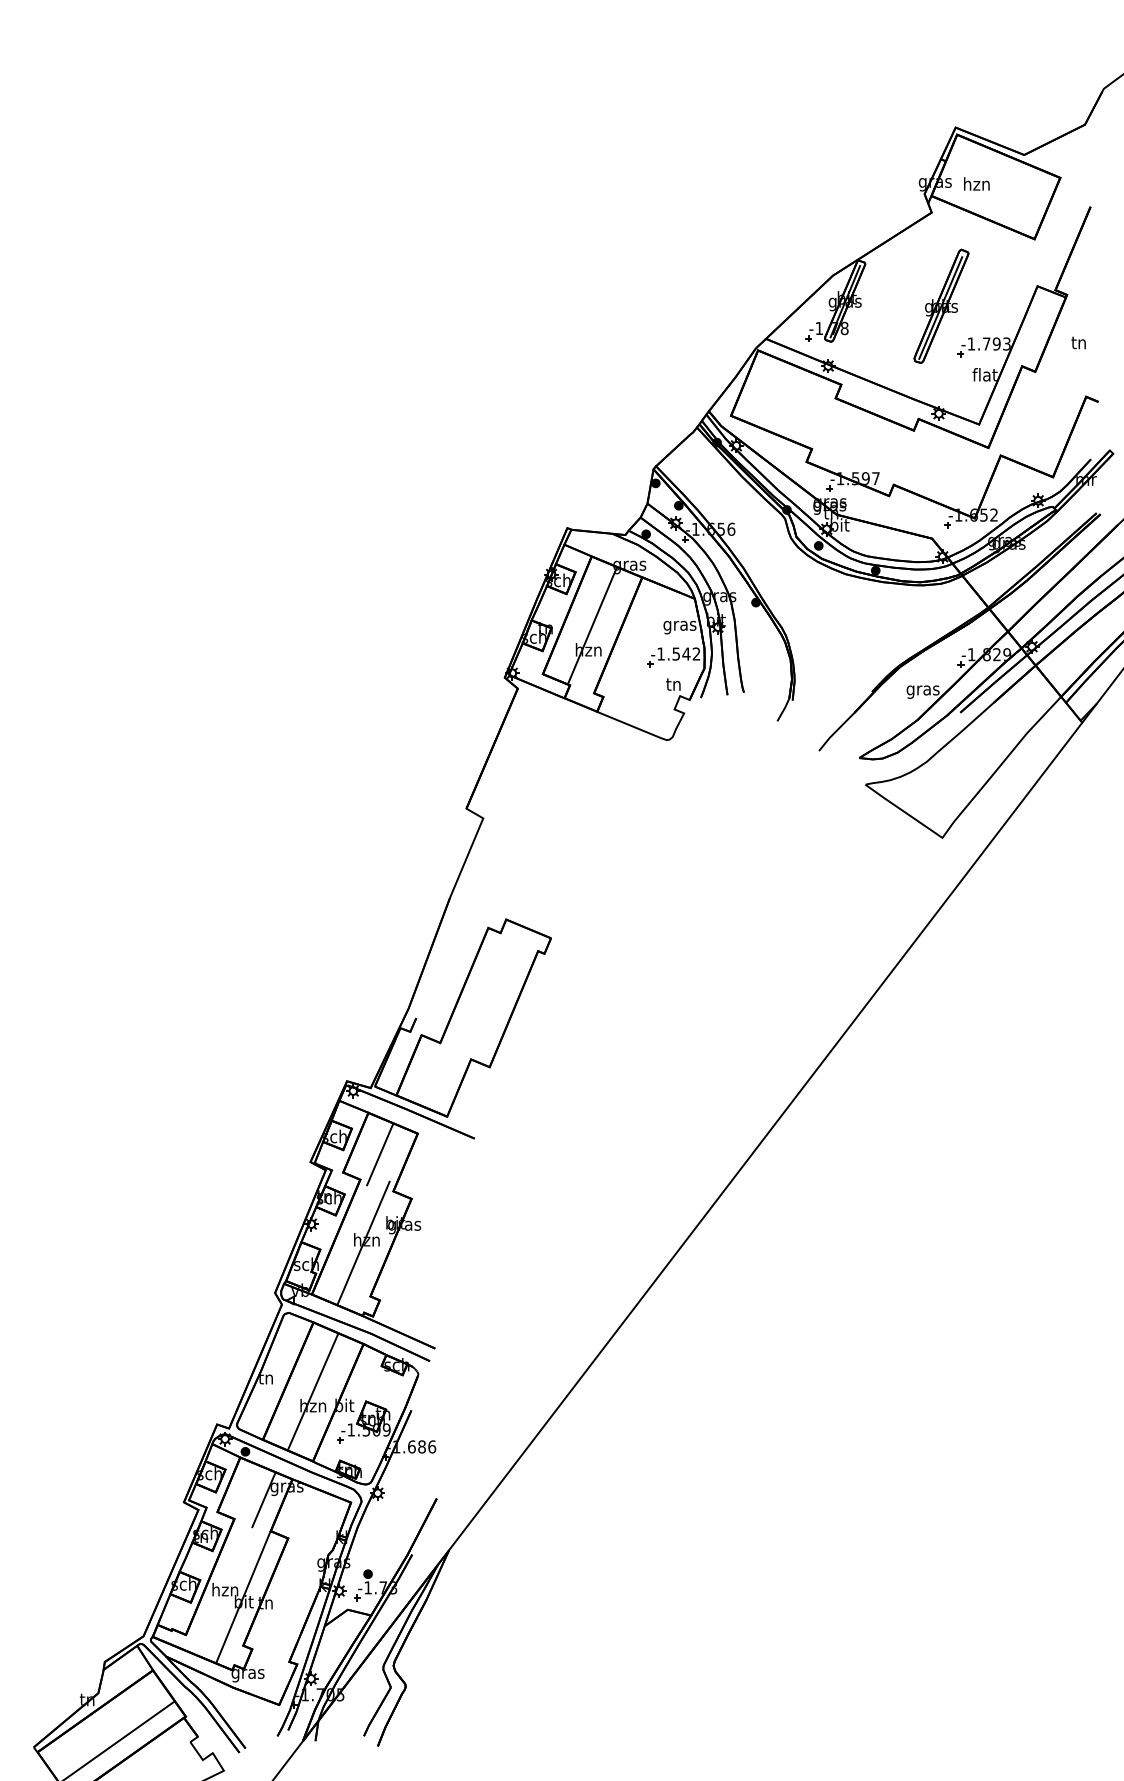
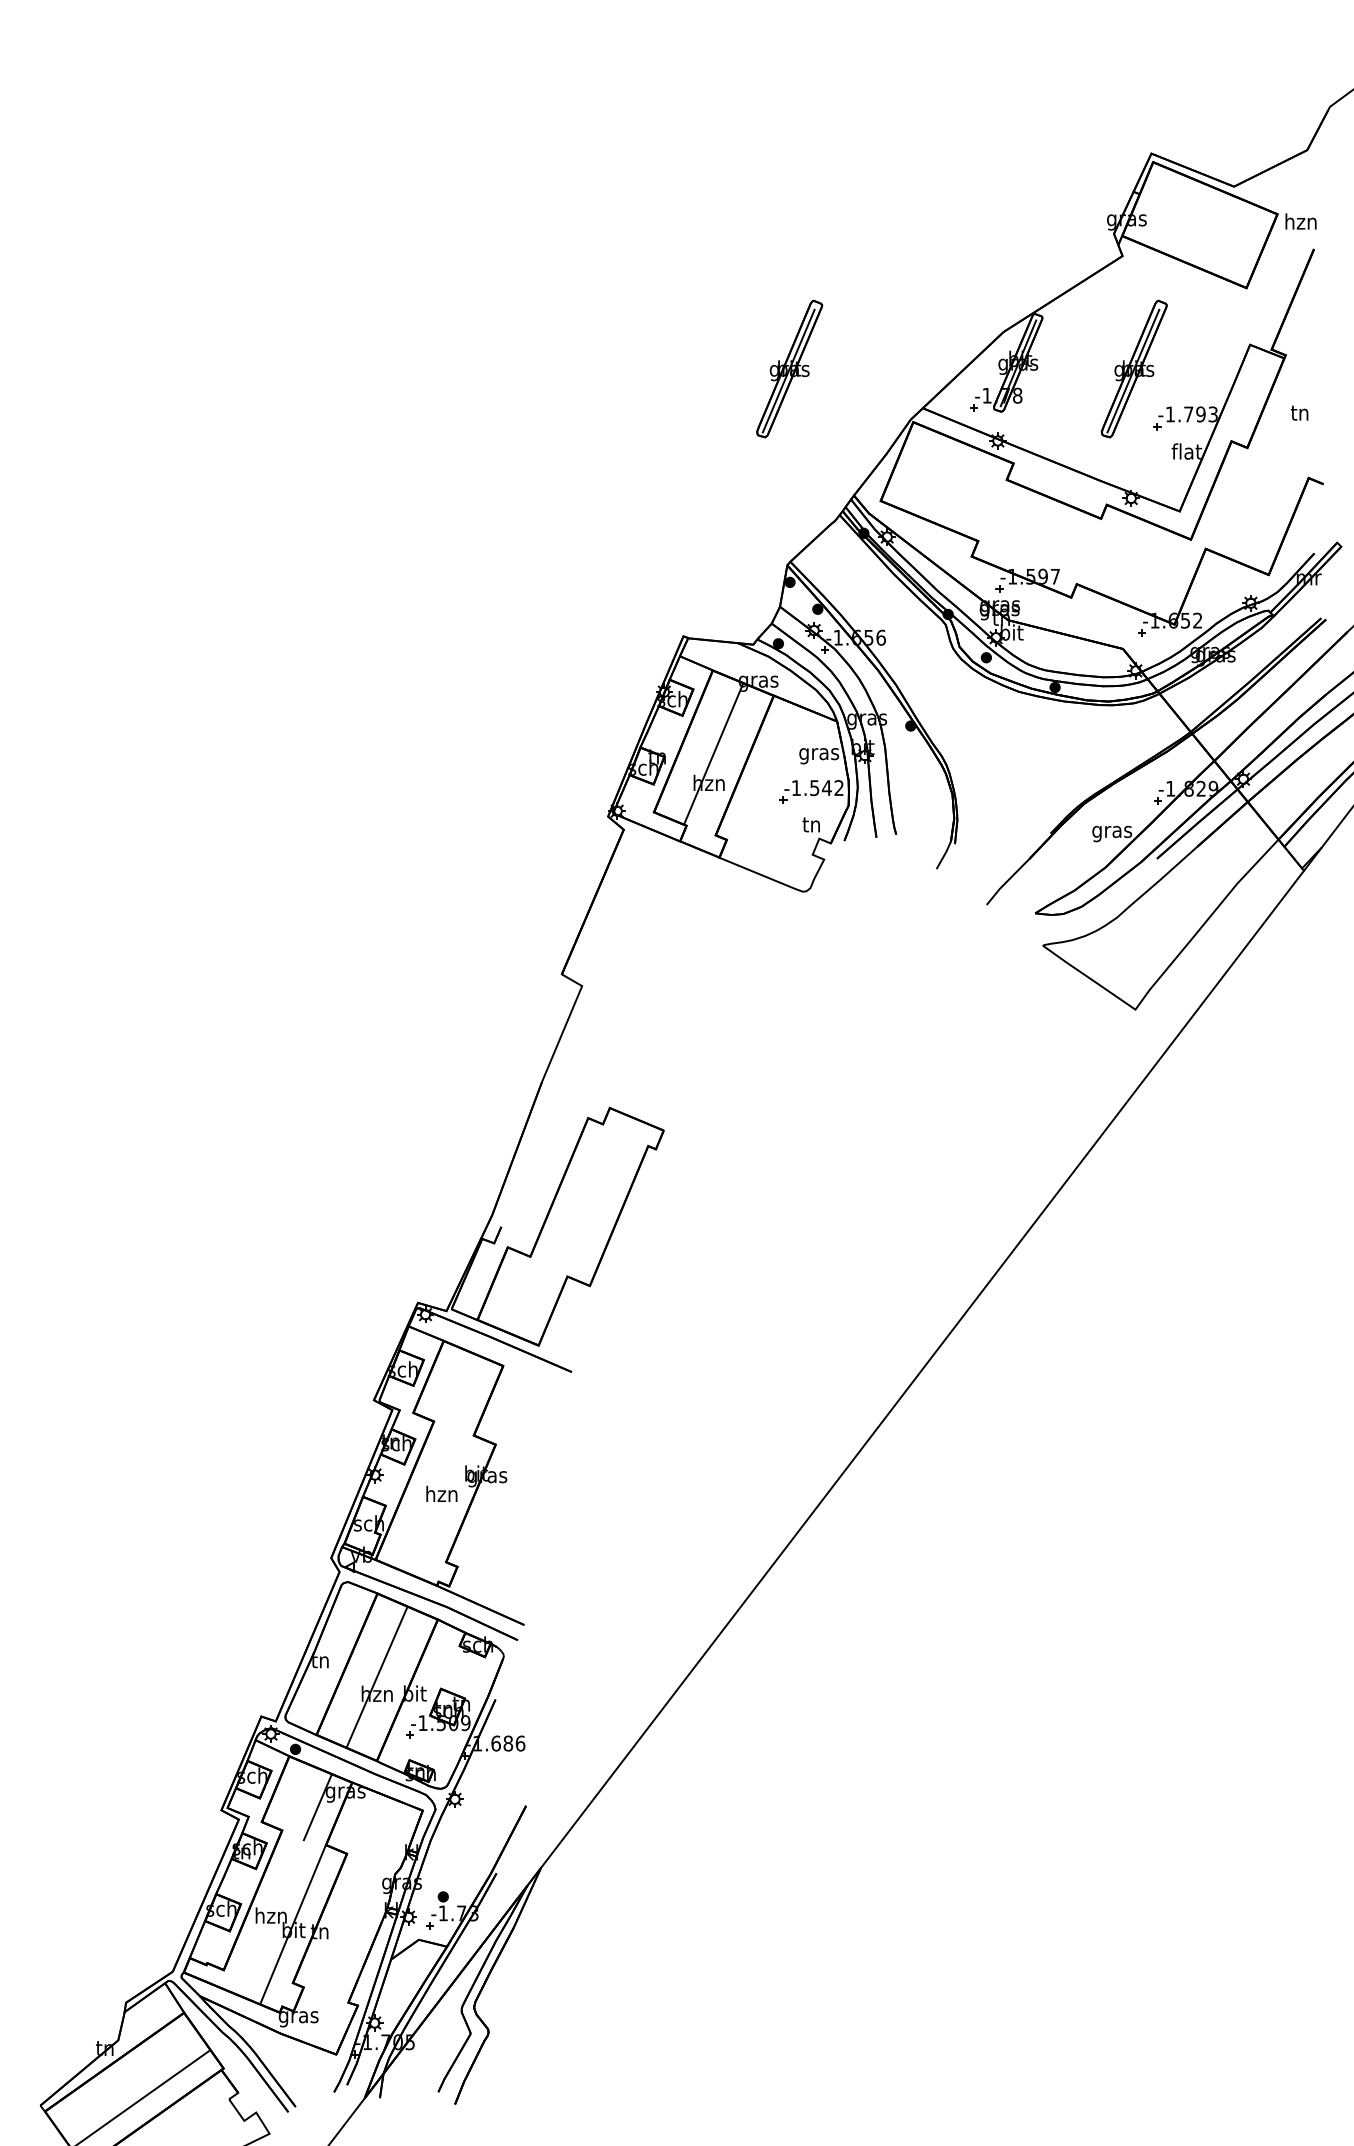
text: (976, 183) -> (1300, 220), moved
part: (655, 305) -> (789, 368), added
line: (380, 1154) -> (458, 1391), removed
line: (363, 1242) -> (437, 1497), removed

